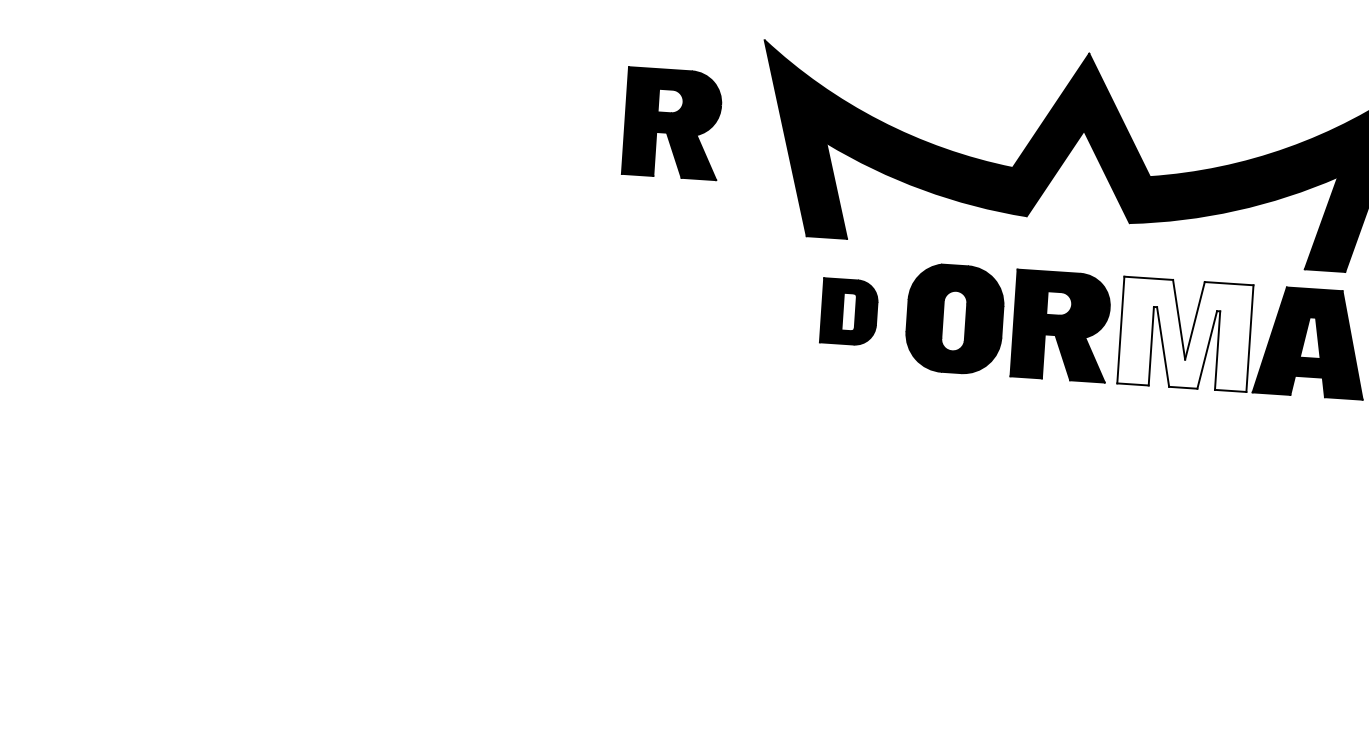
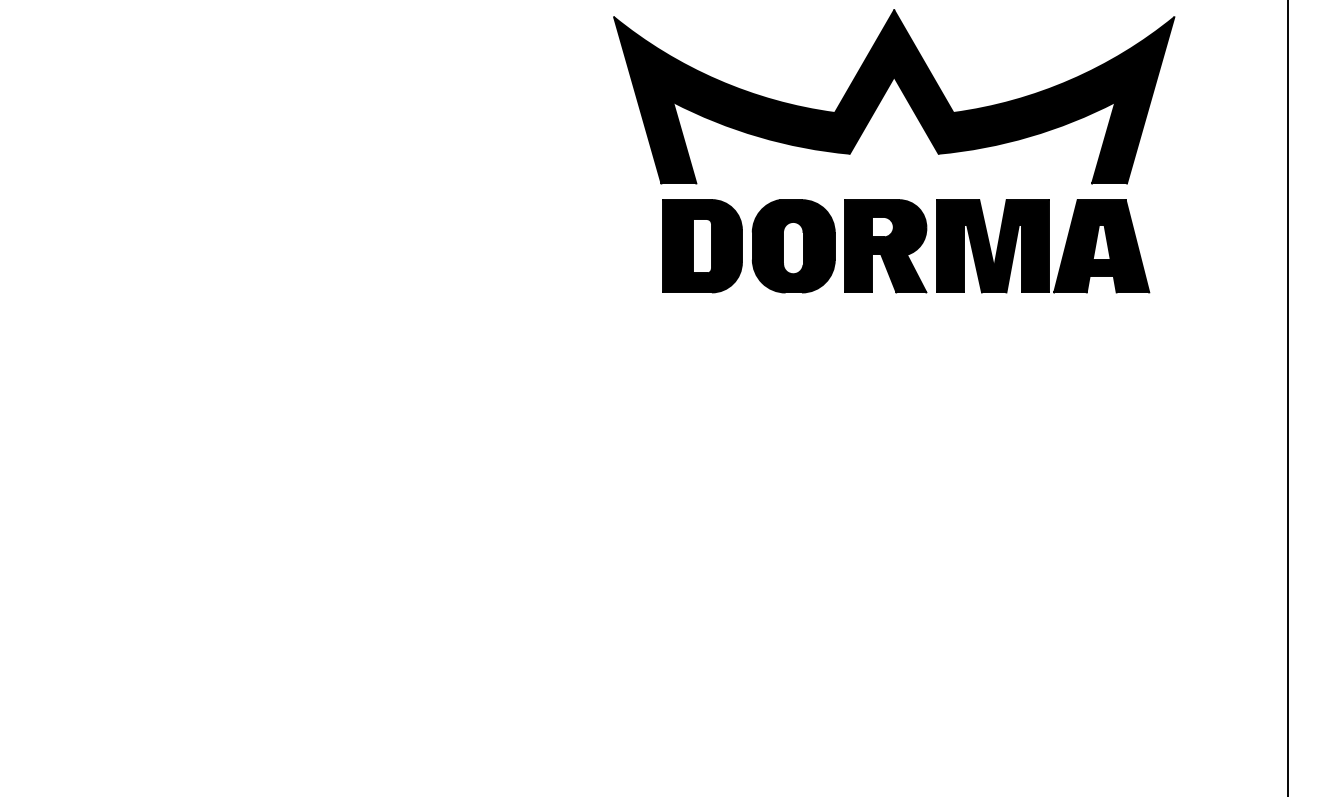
part: (672, 123) -> (539, 94), removed
part: (849, 312) -> (702, 246), size x1.67
fill: (1184, 334) -> (992, 246), added

